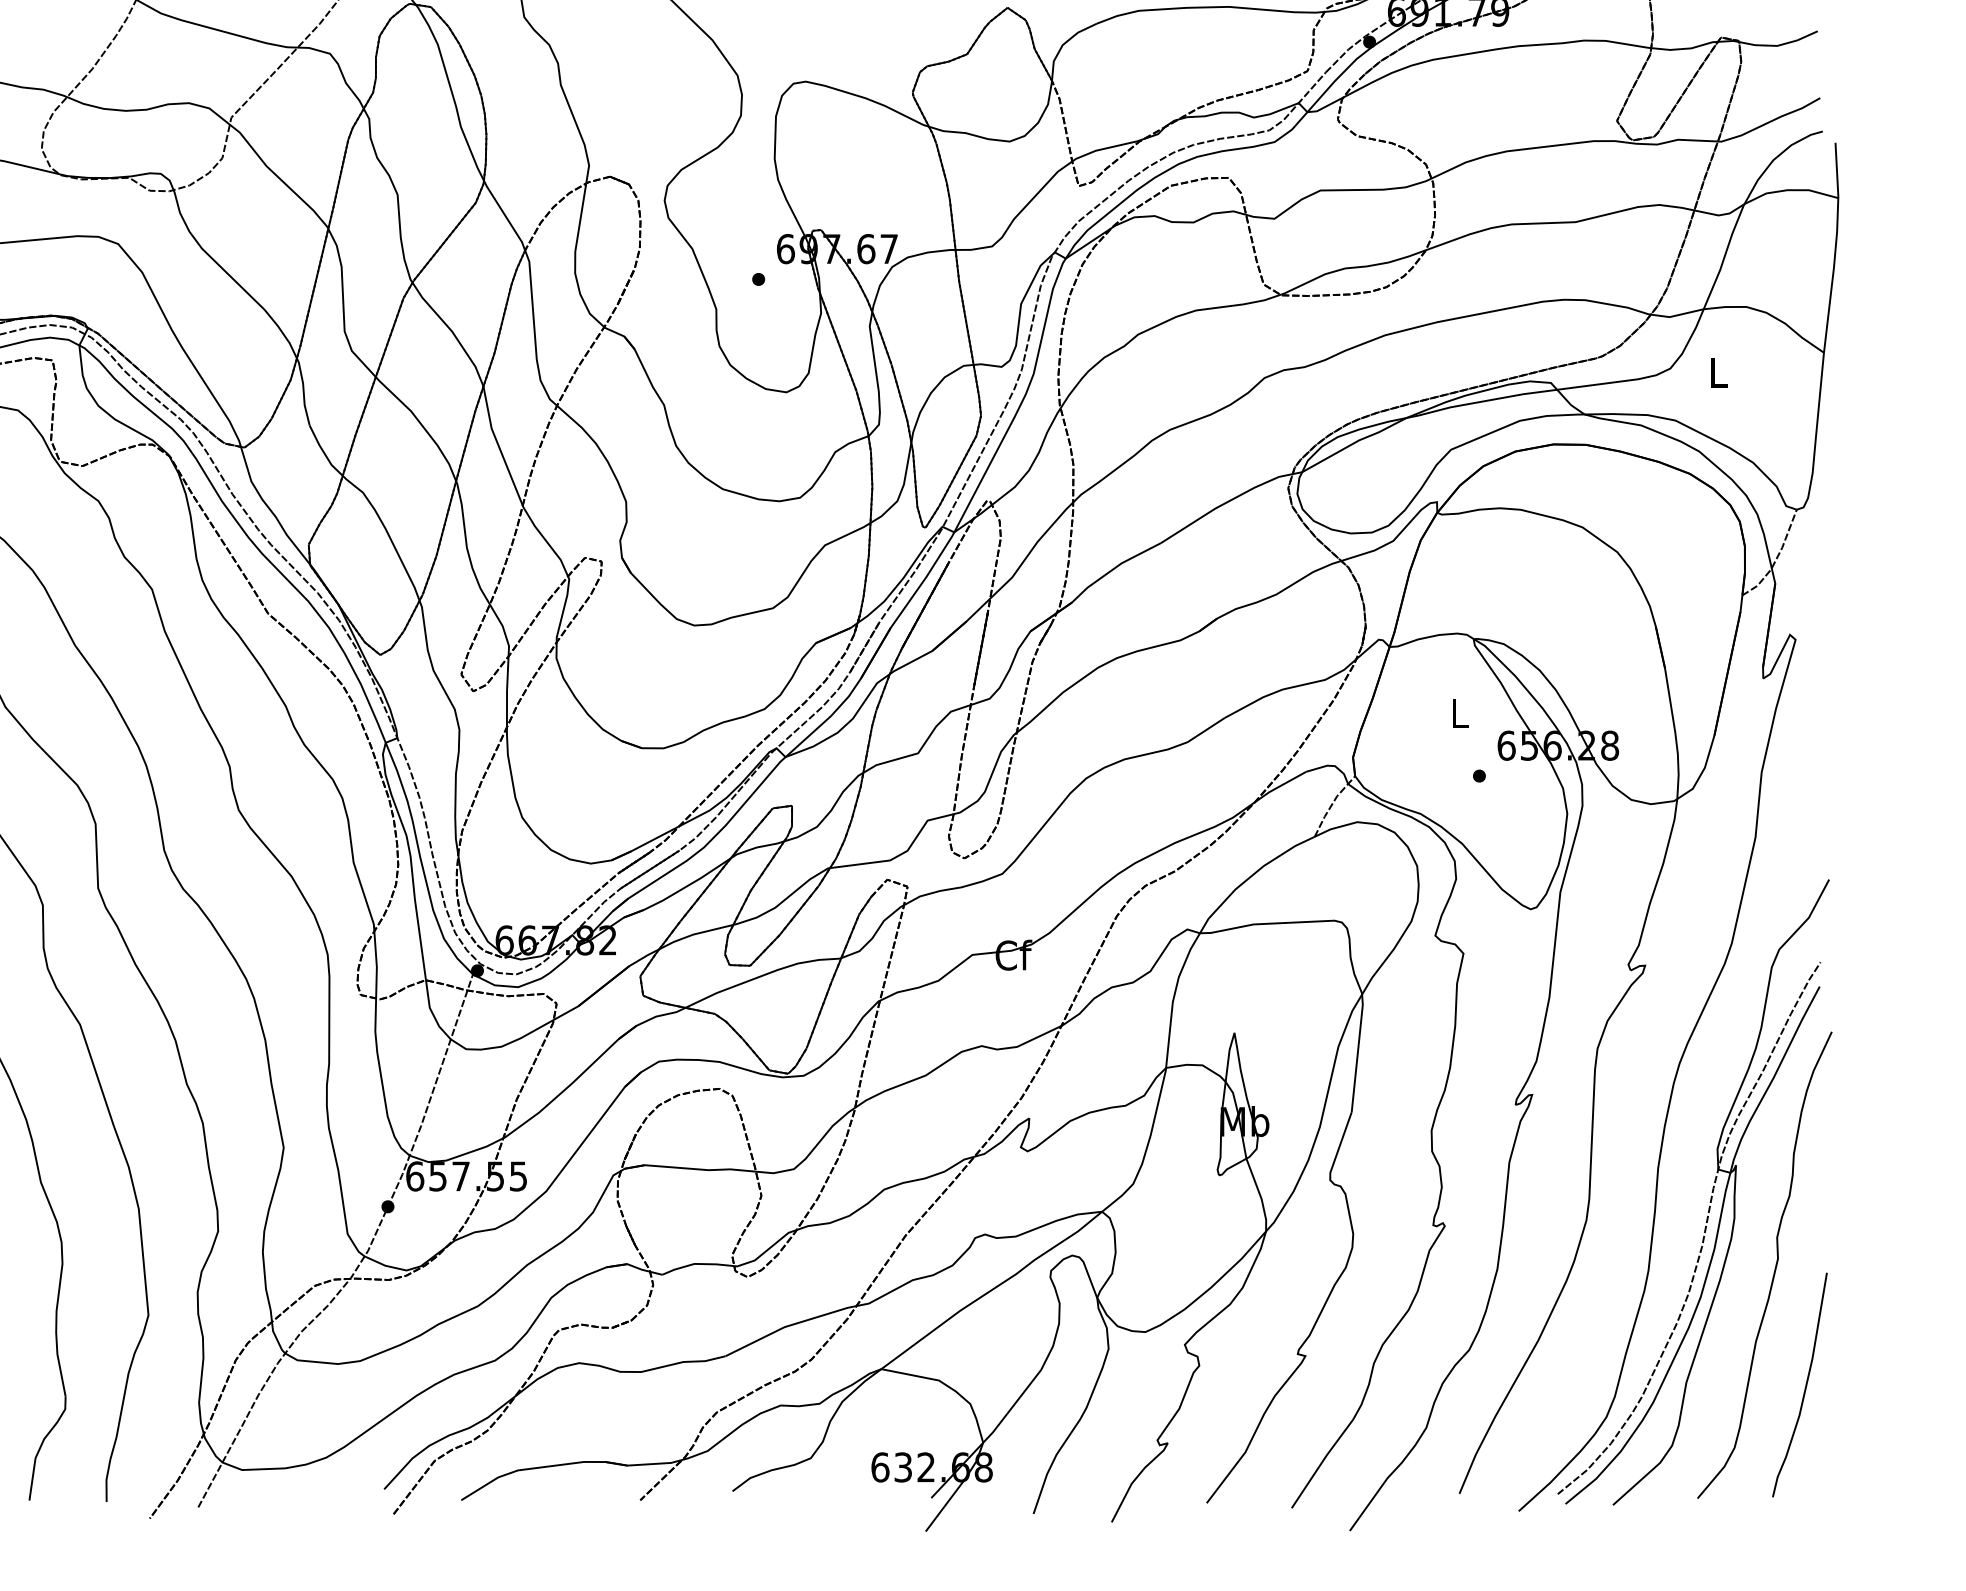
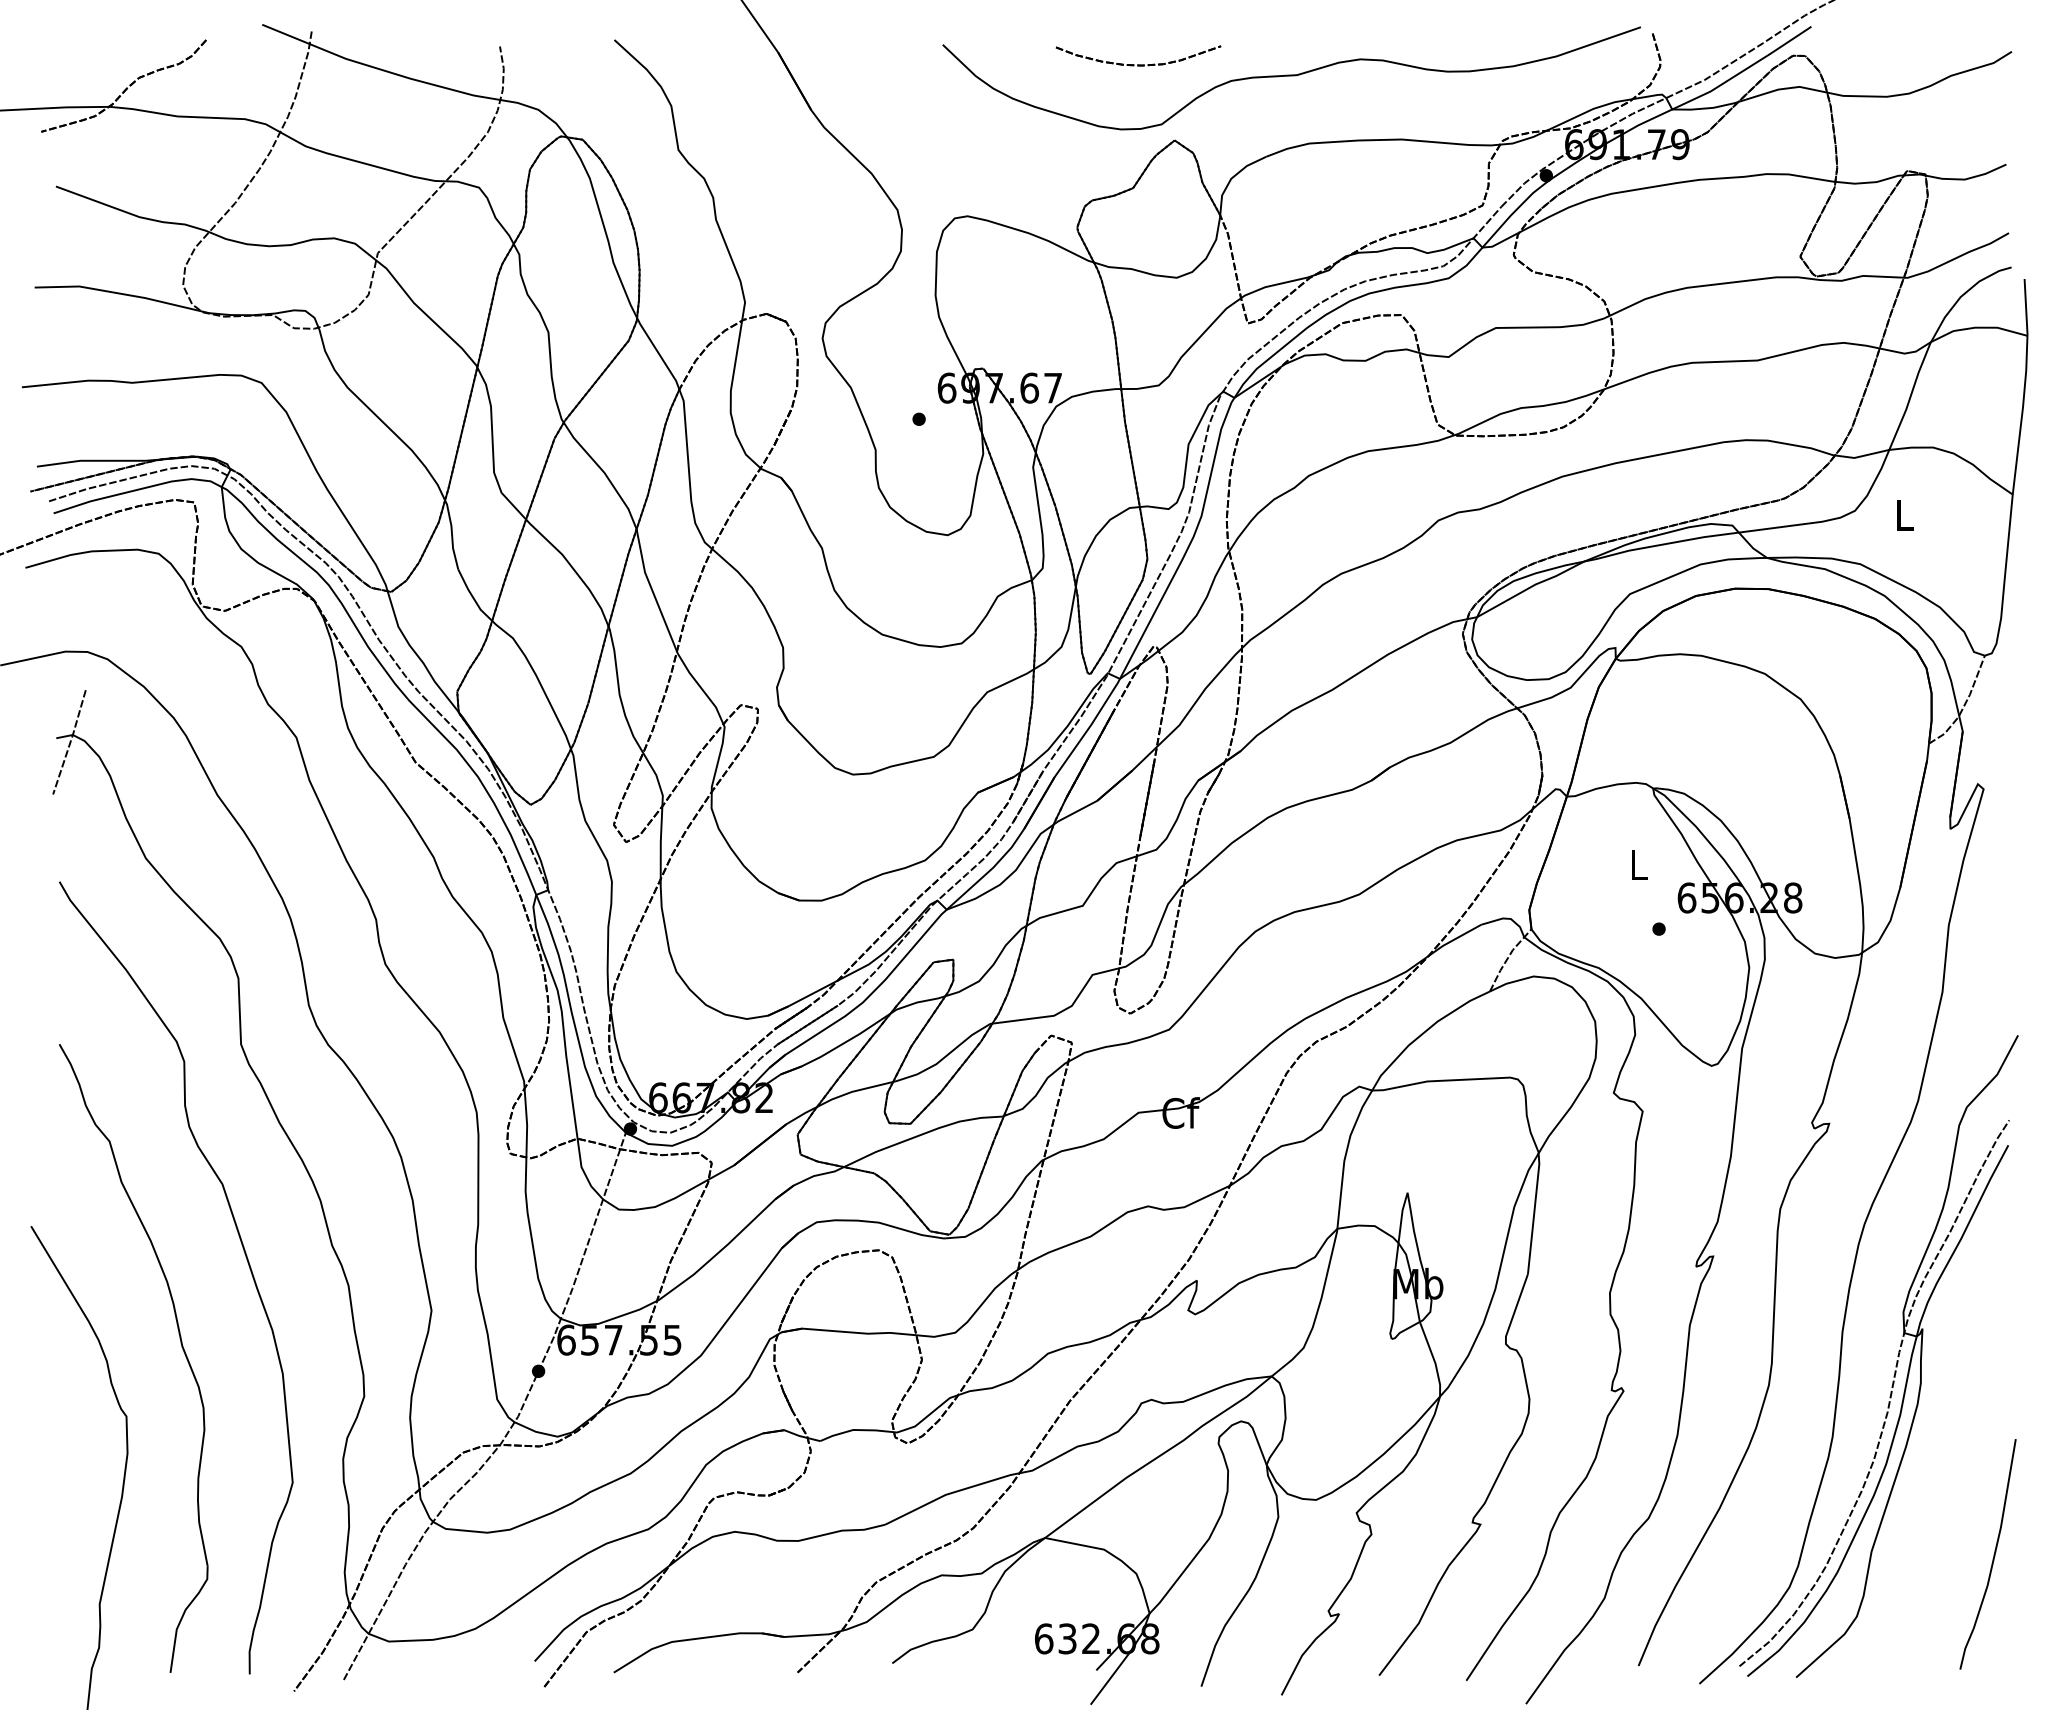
curve: (1775, 1266) -> (1962, 1432), removed

